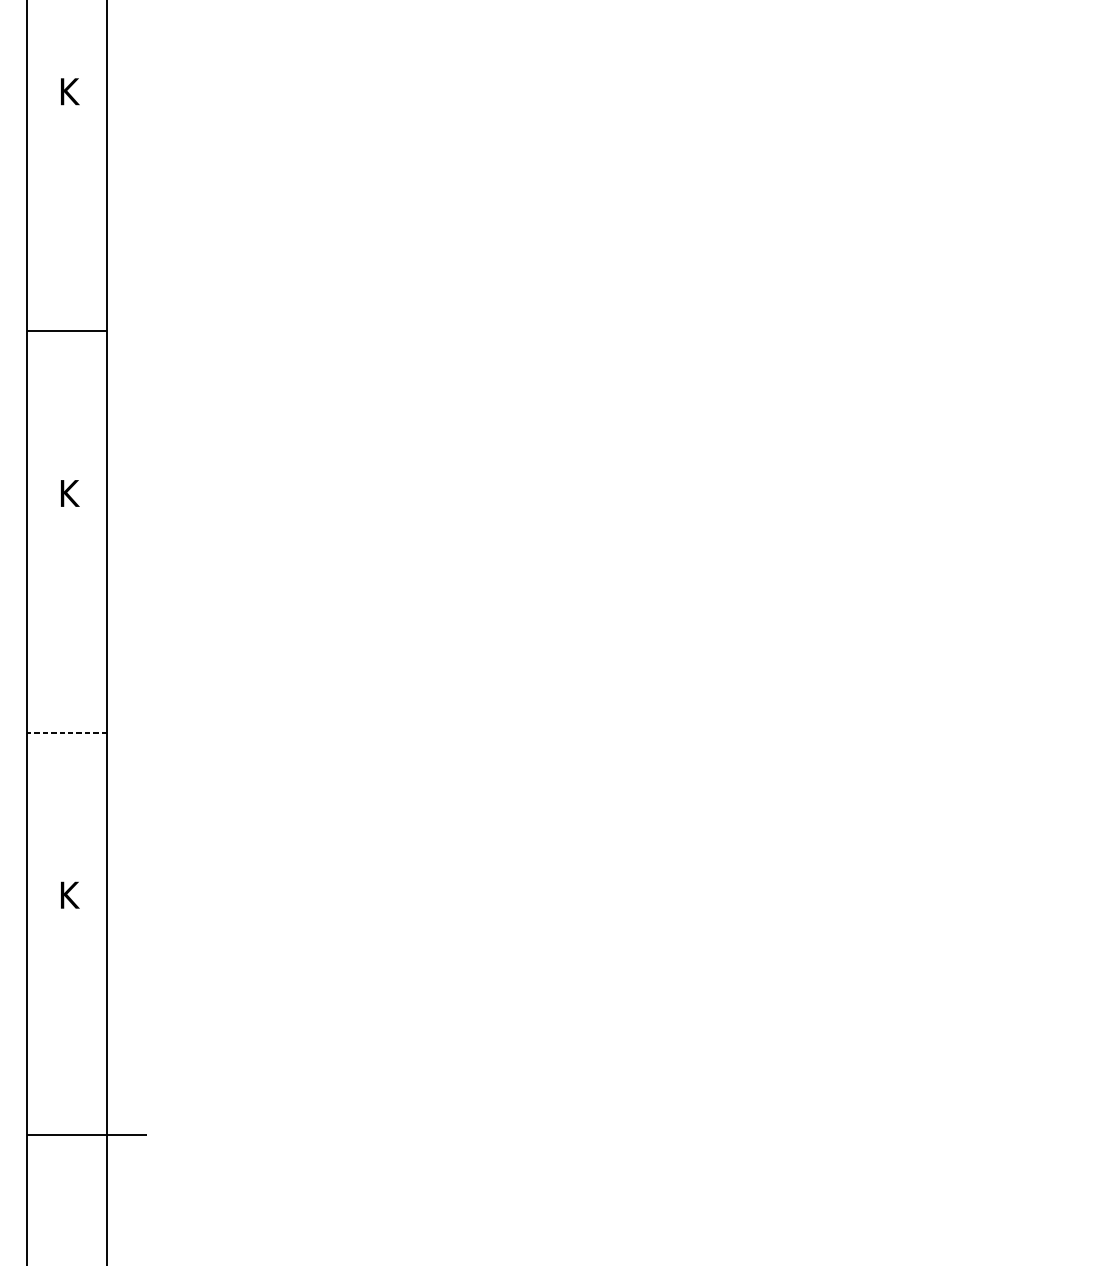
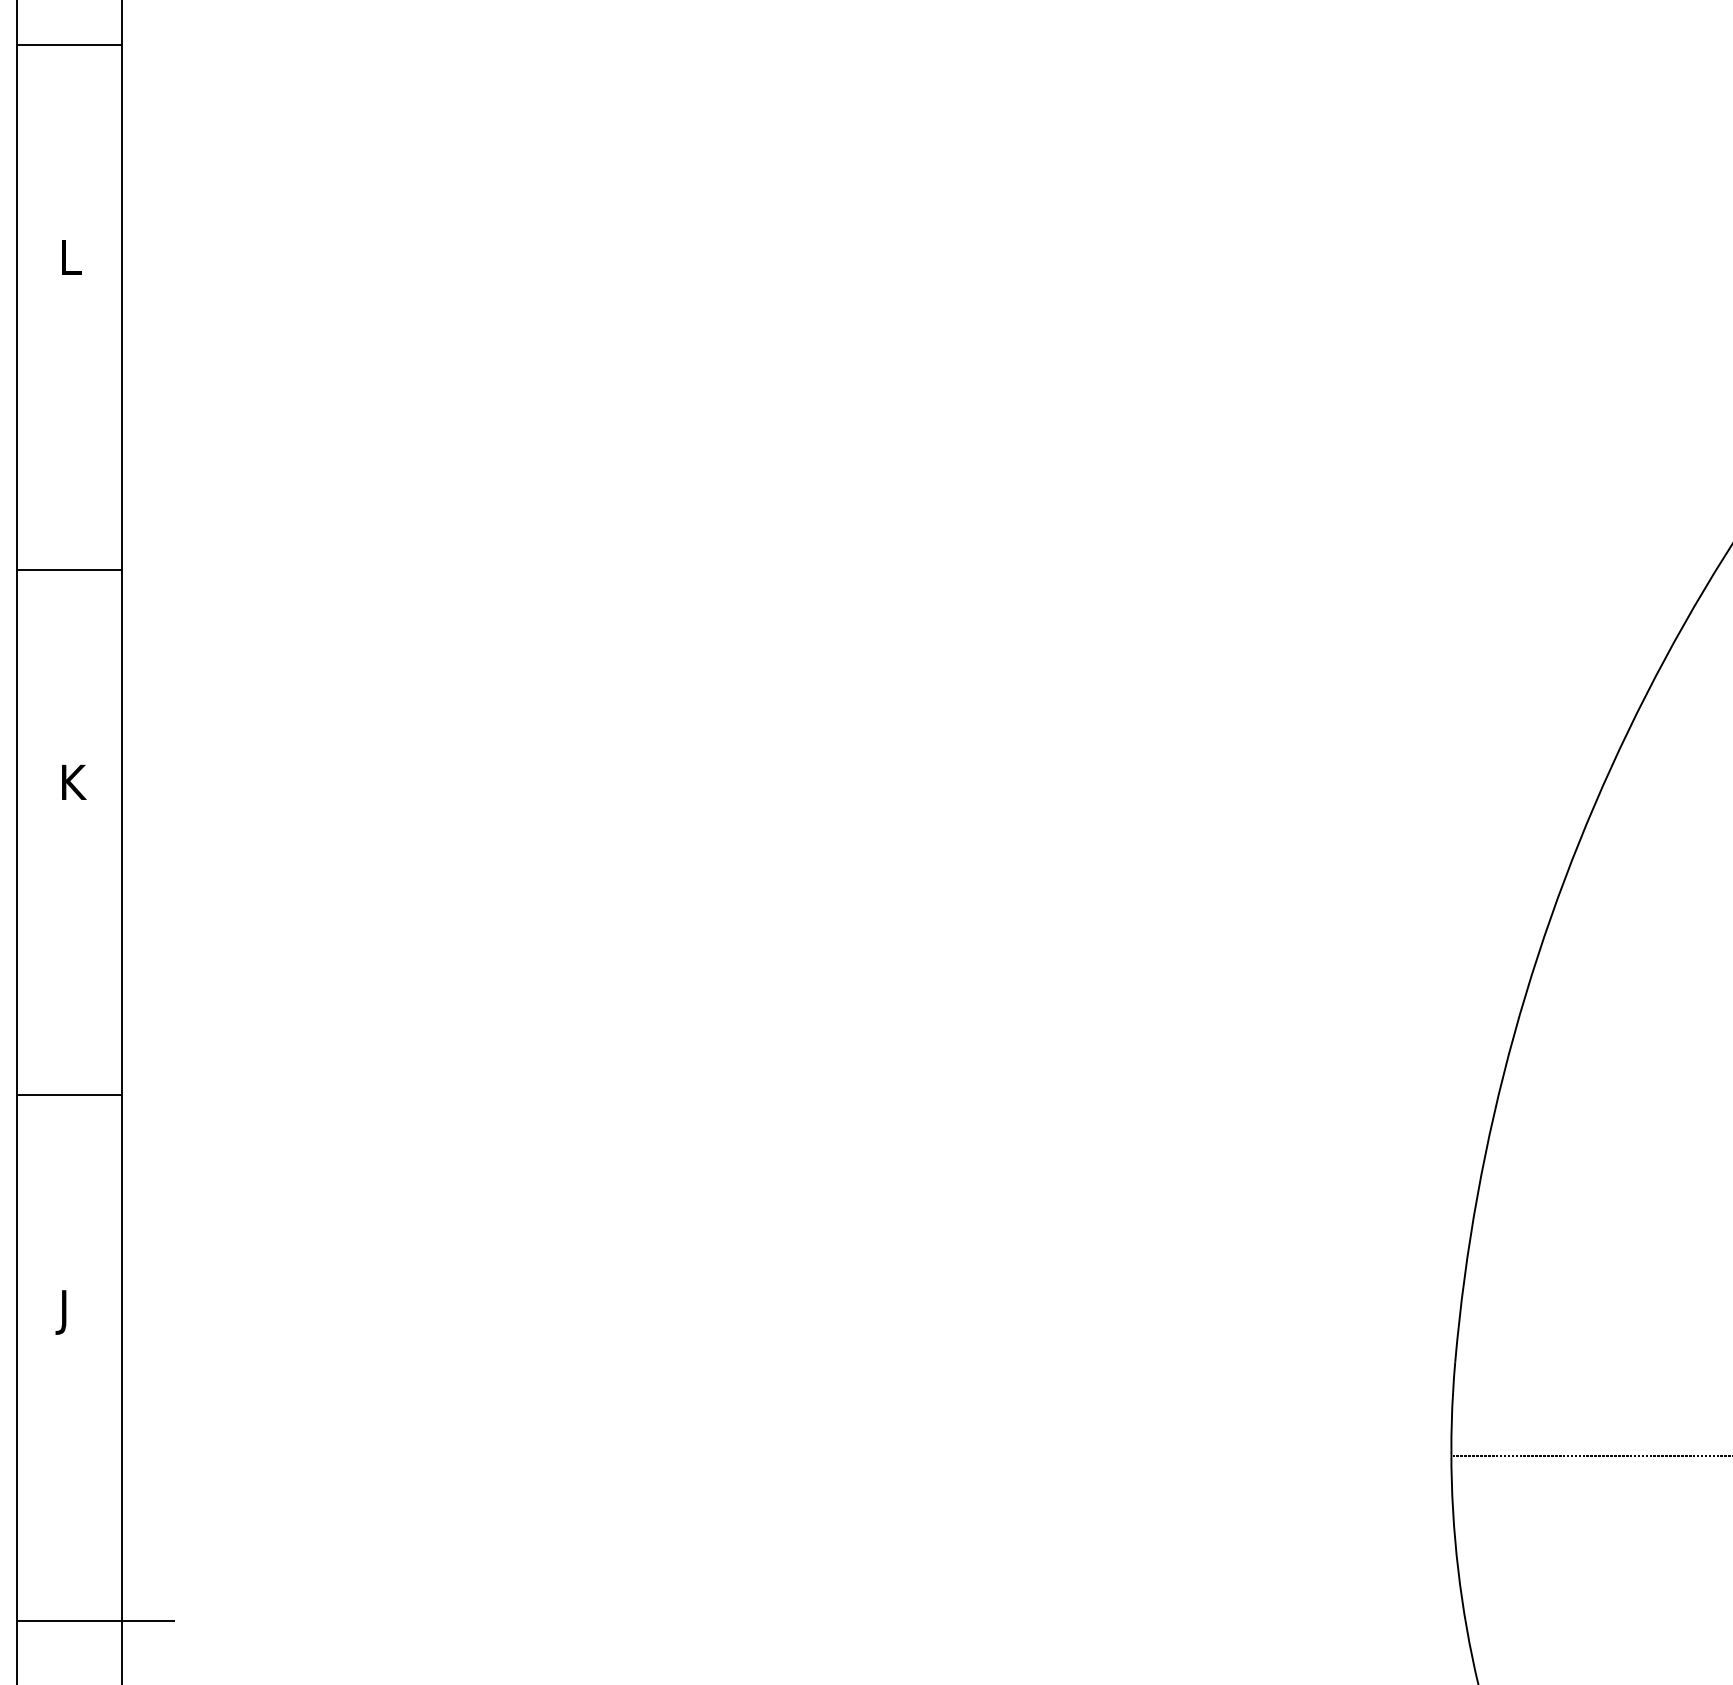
text: (70, 91) -> (74, 256), K -> L
line: (66, 732) -> (69, 1095), dashed -> solid
text: (67, 898) -> (70, 1312), K -> J

